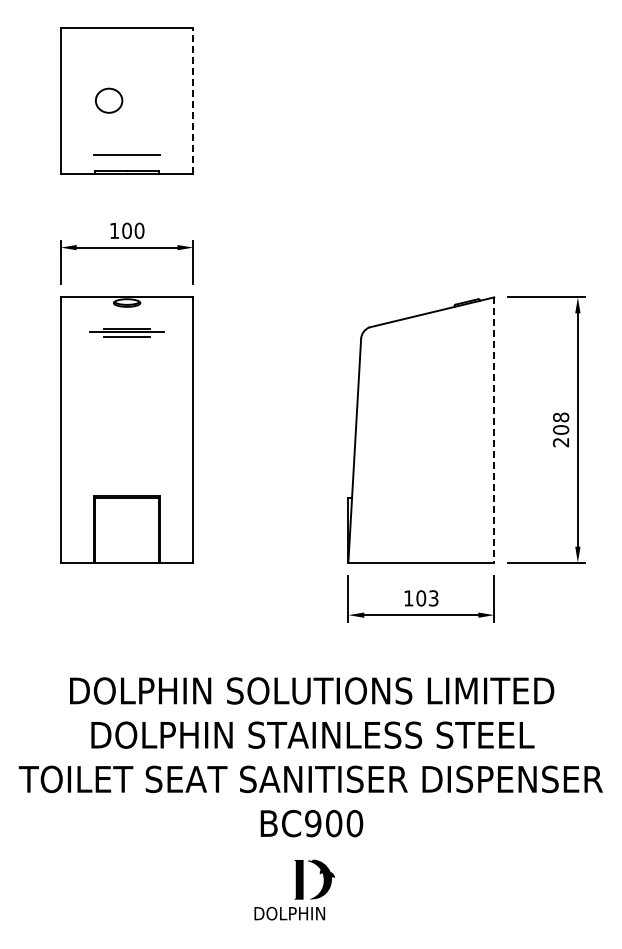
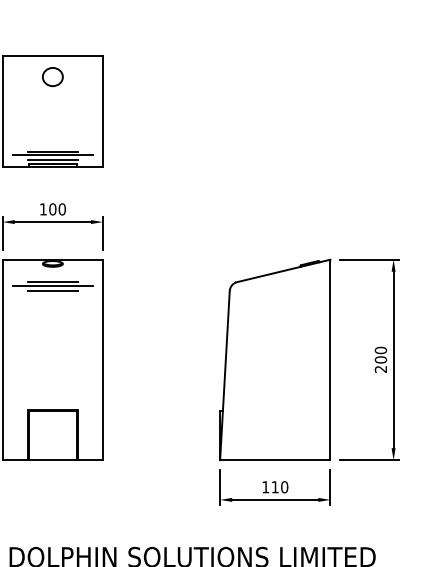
part: (109, 100) -> (53, 76), moved
line: (193, 101) -> (103, 111), dashed -> solid
line: (127, 159) -> (53, 155), added
line: (126, 166) -> (52, 160), added
part: (126, 332) -> (52, 286), size x1.43
text: (560, 417) -> (380, 350), 208 -> 200
line: (494, 430) -> (330, 360), dashed -> solid
text: (427, 598) -> (279, 487), 103 -> 110

